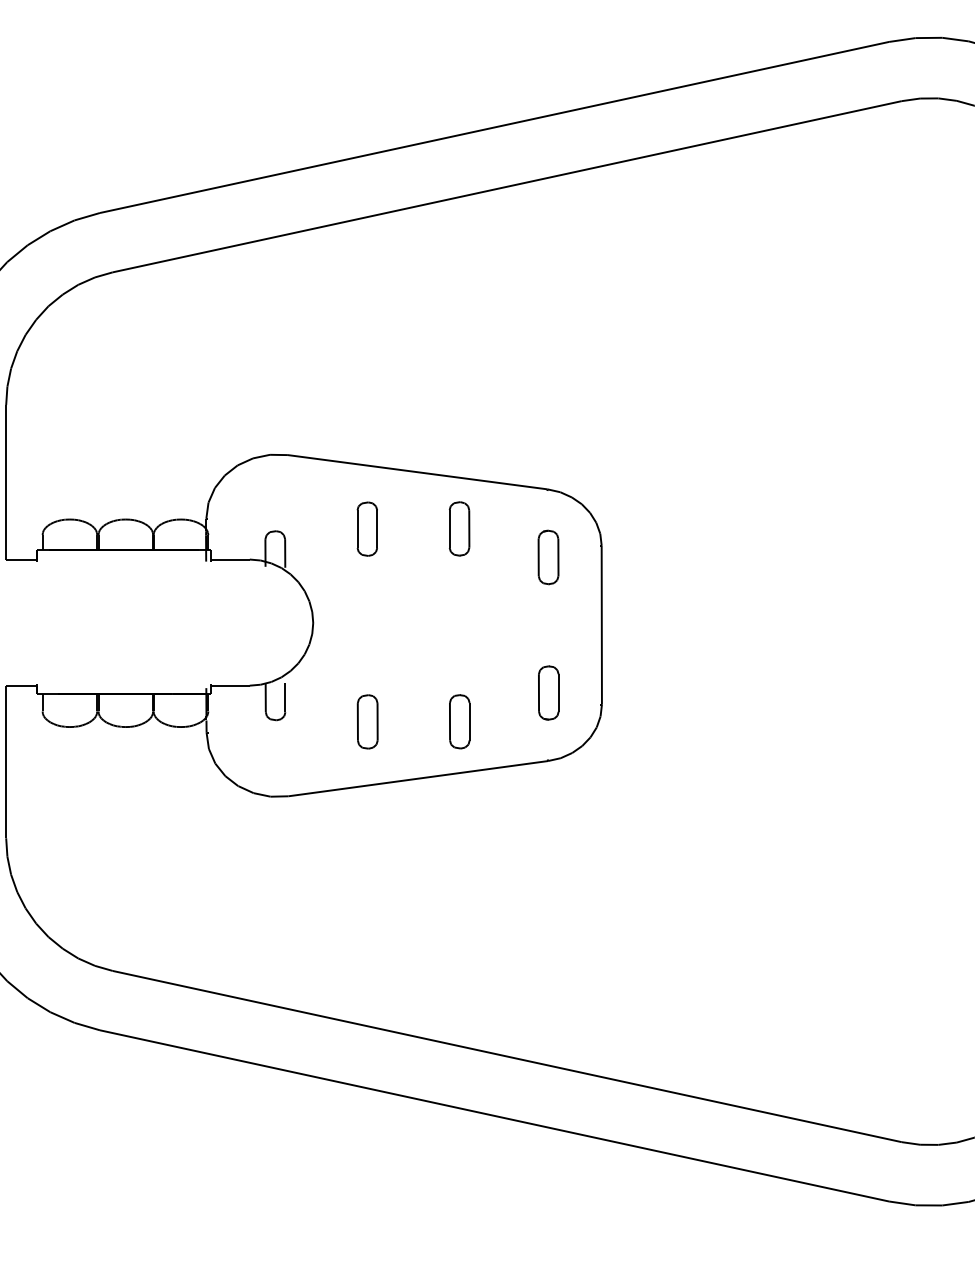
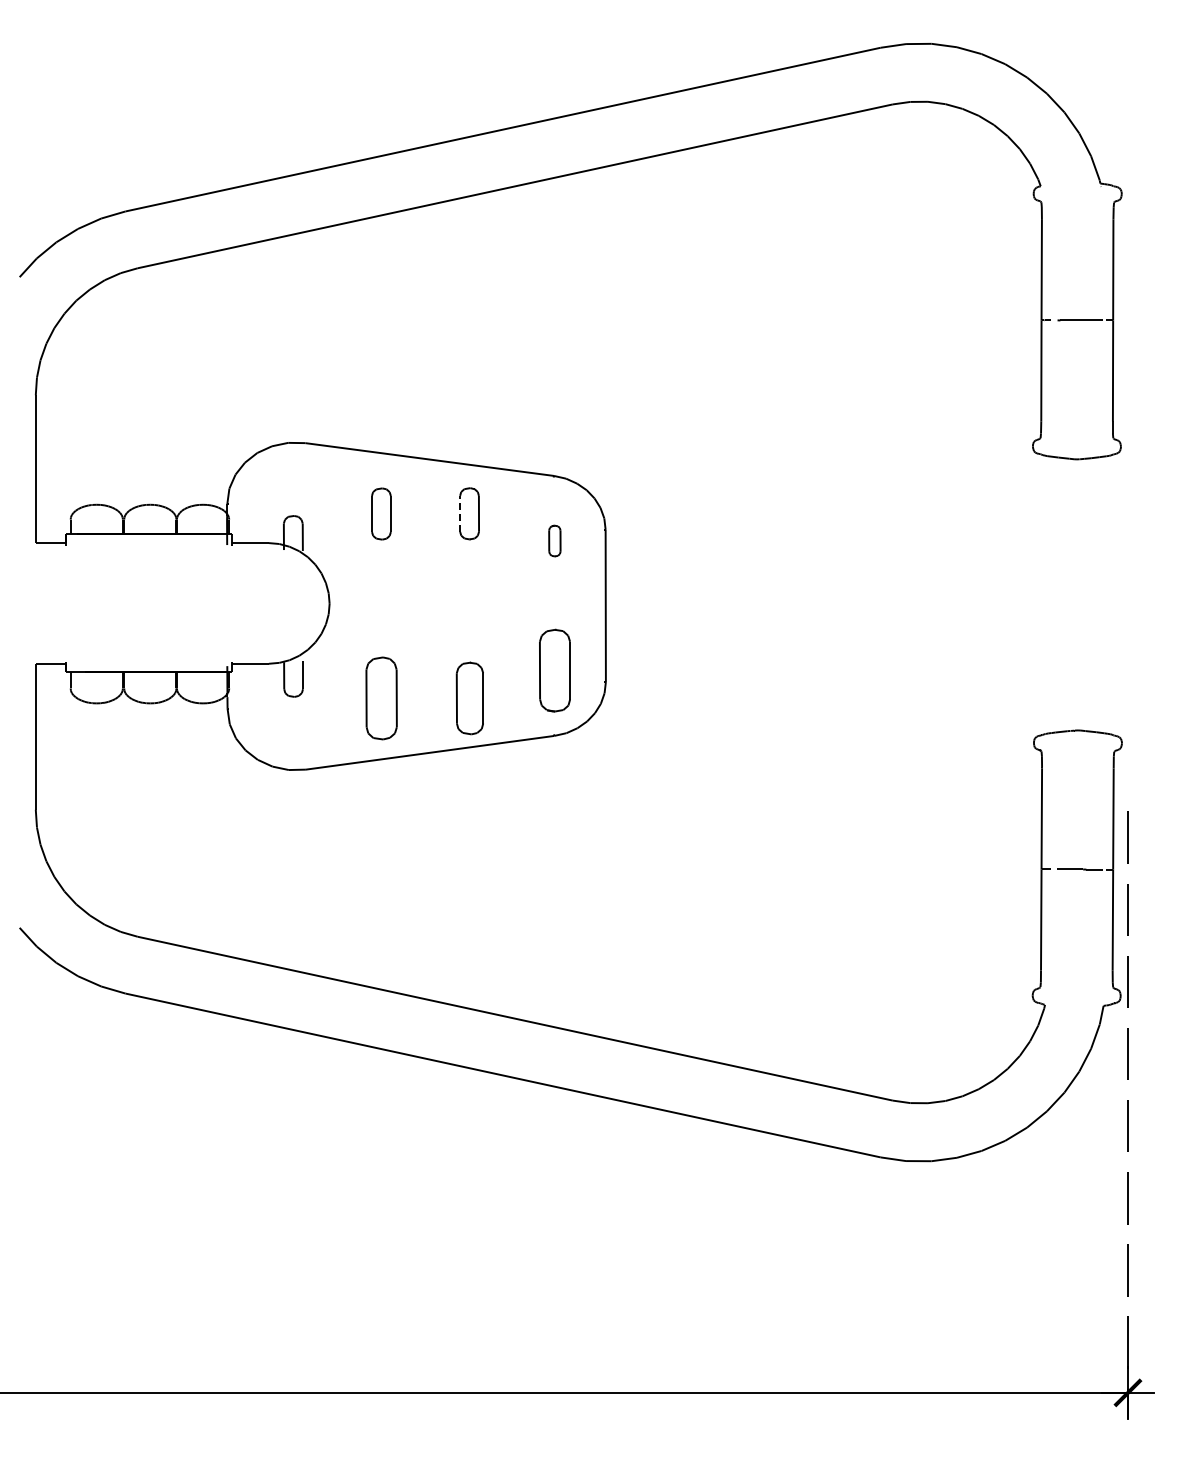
line: (450, 528) -> (460, 513), solid -> dashed
part: (548, 556) -> (554, 540), size x0.6
part: (548, 692) -> (554, 670), size x1.6
part: (459, 720) -> (469, 697), size x1.4
part: (367, 721) -> (381, 698), size x1.6

